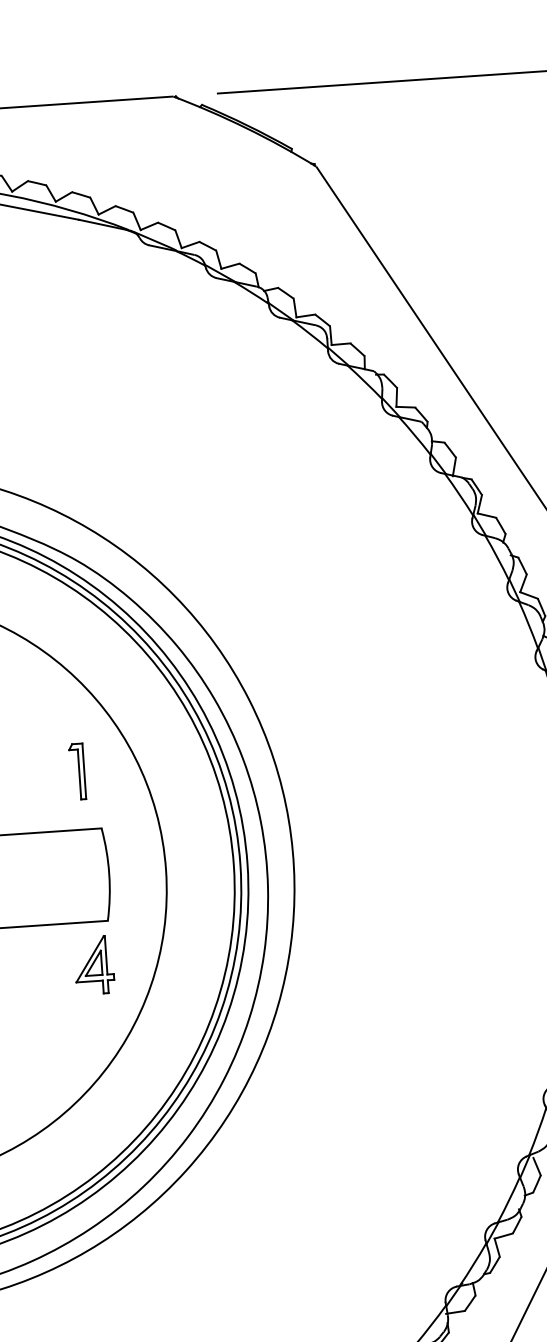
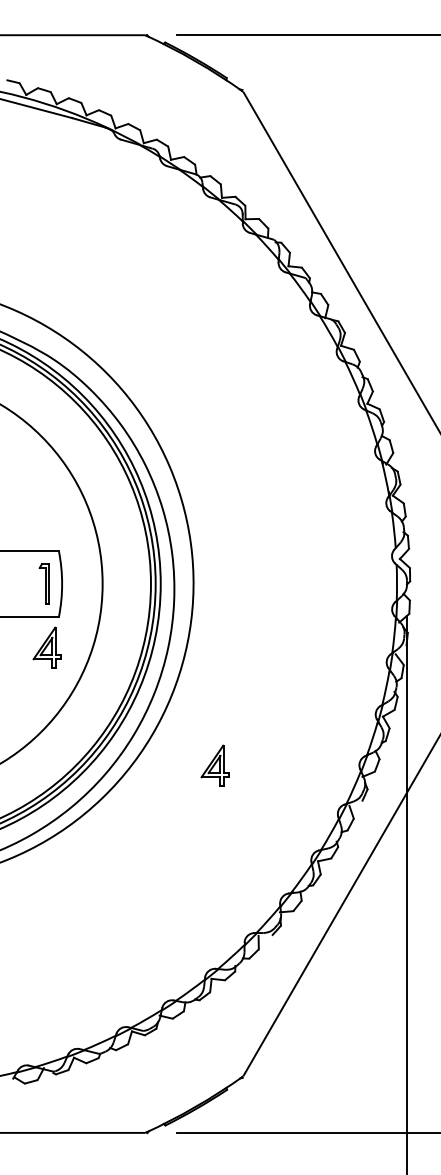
part: (75, 771) -> (43, 583), moved
part: (340, 1114) -> (214, 765), added

